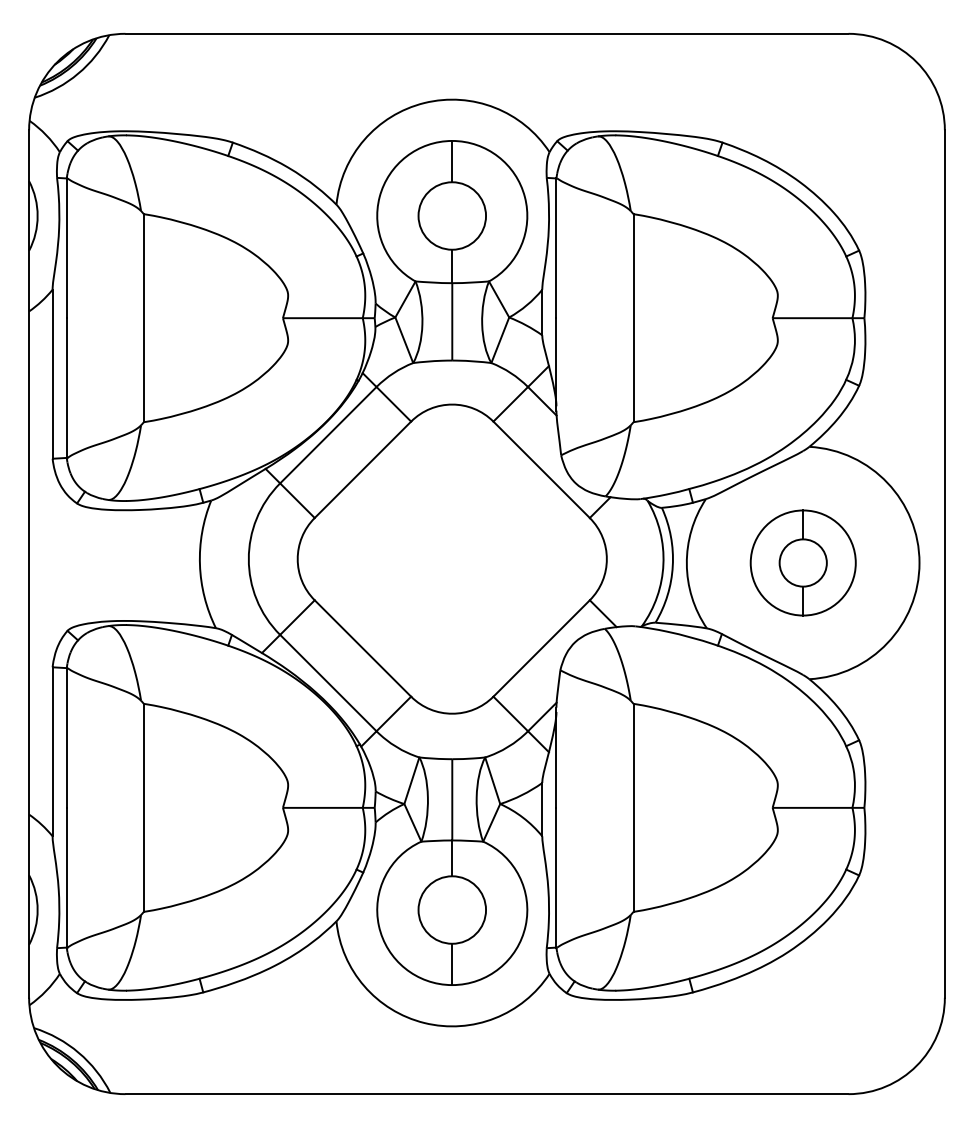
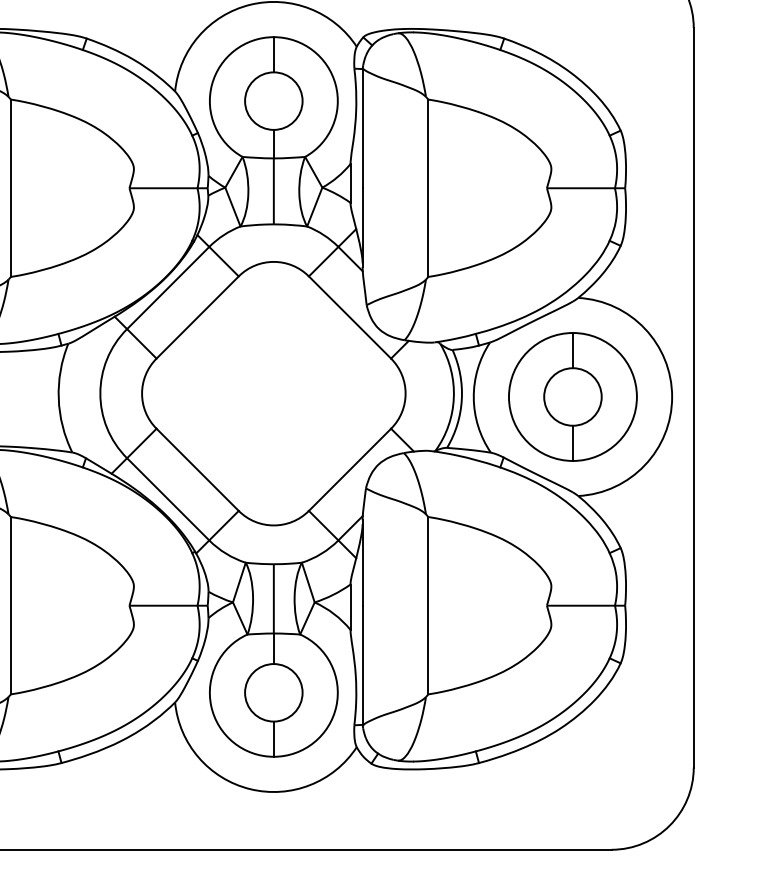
part: (803, 562) -> (573, 396), size x1.43

